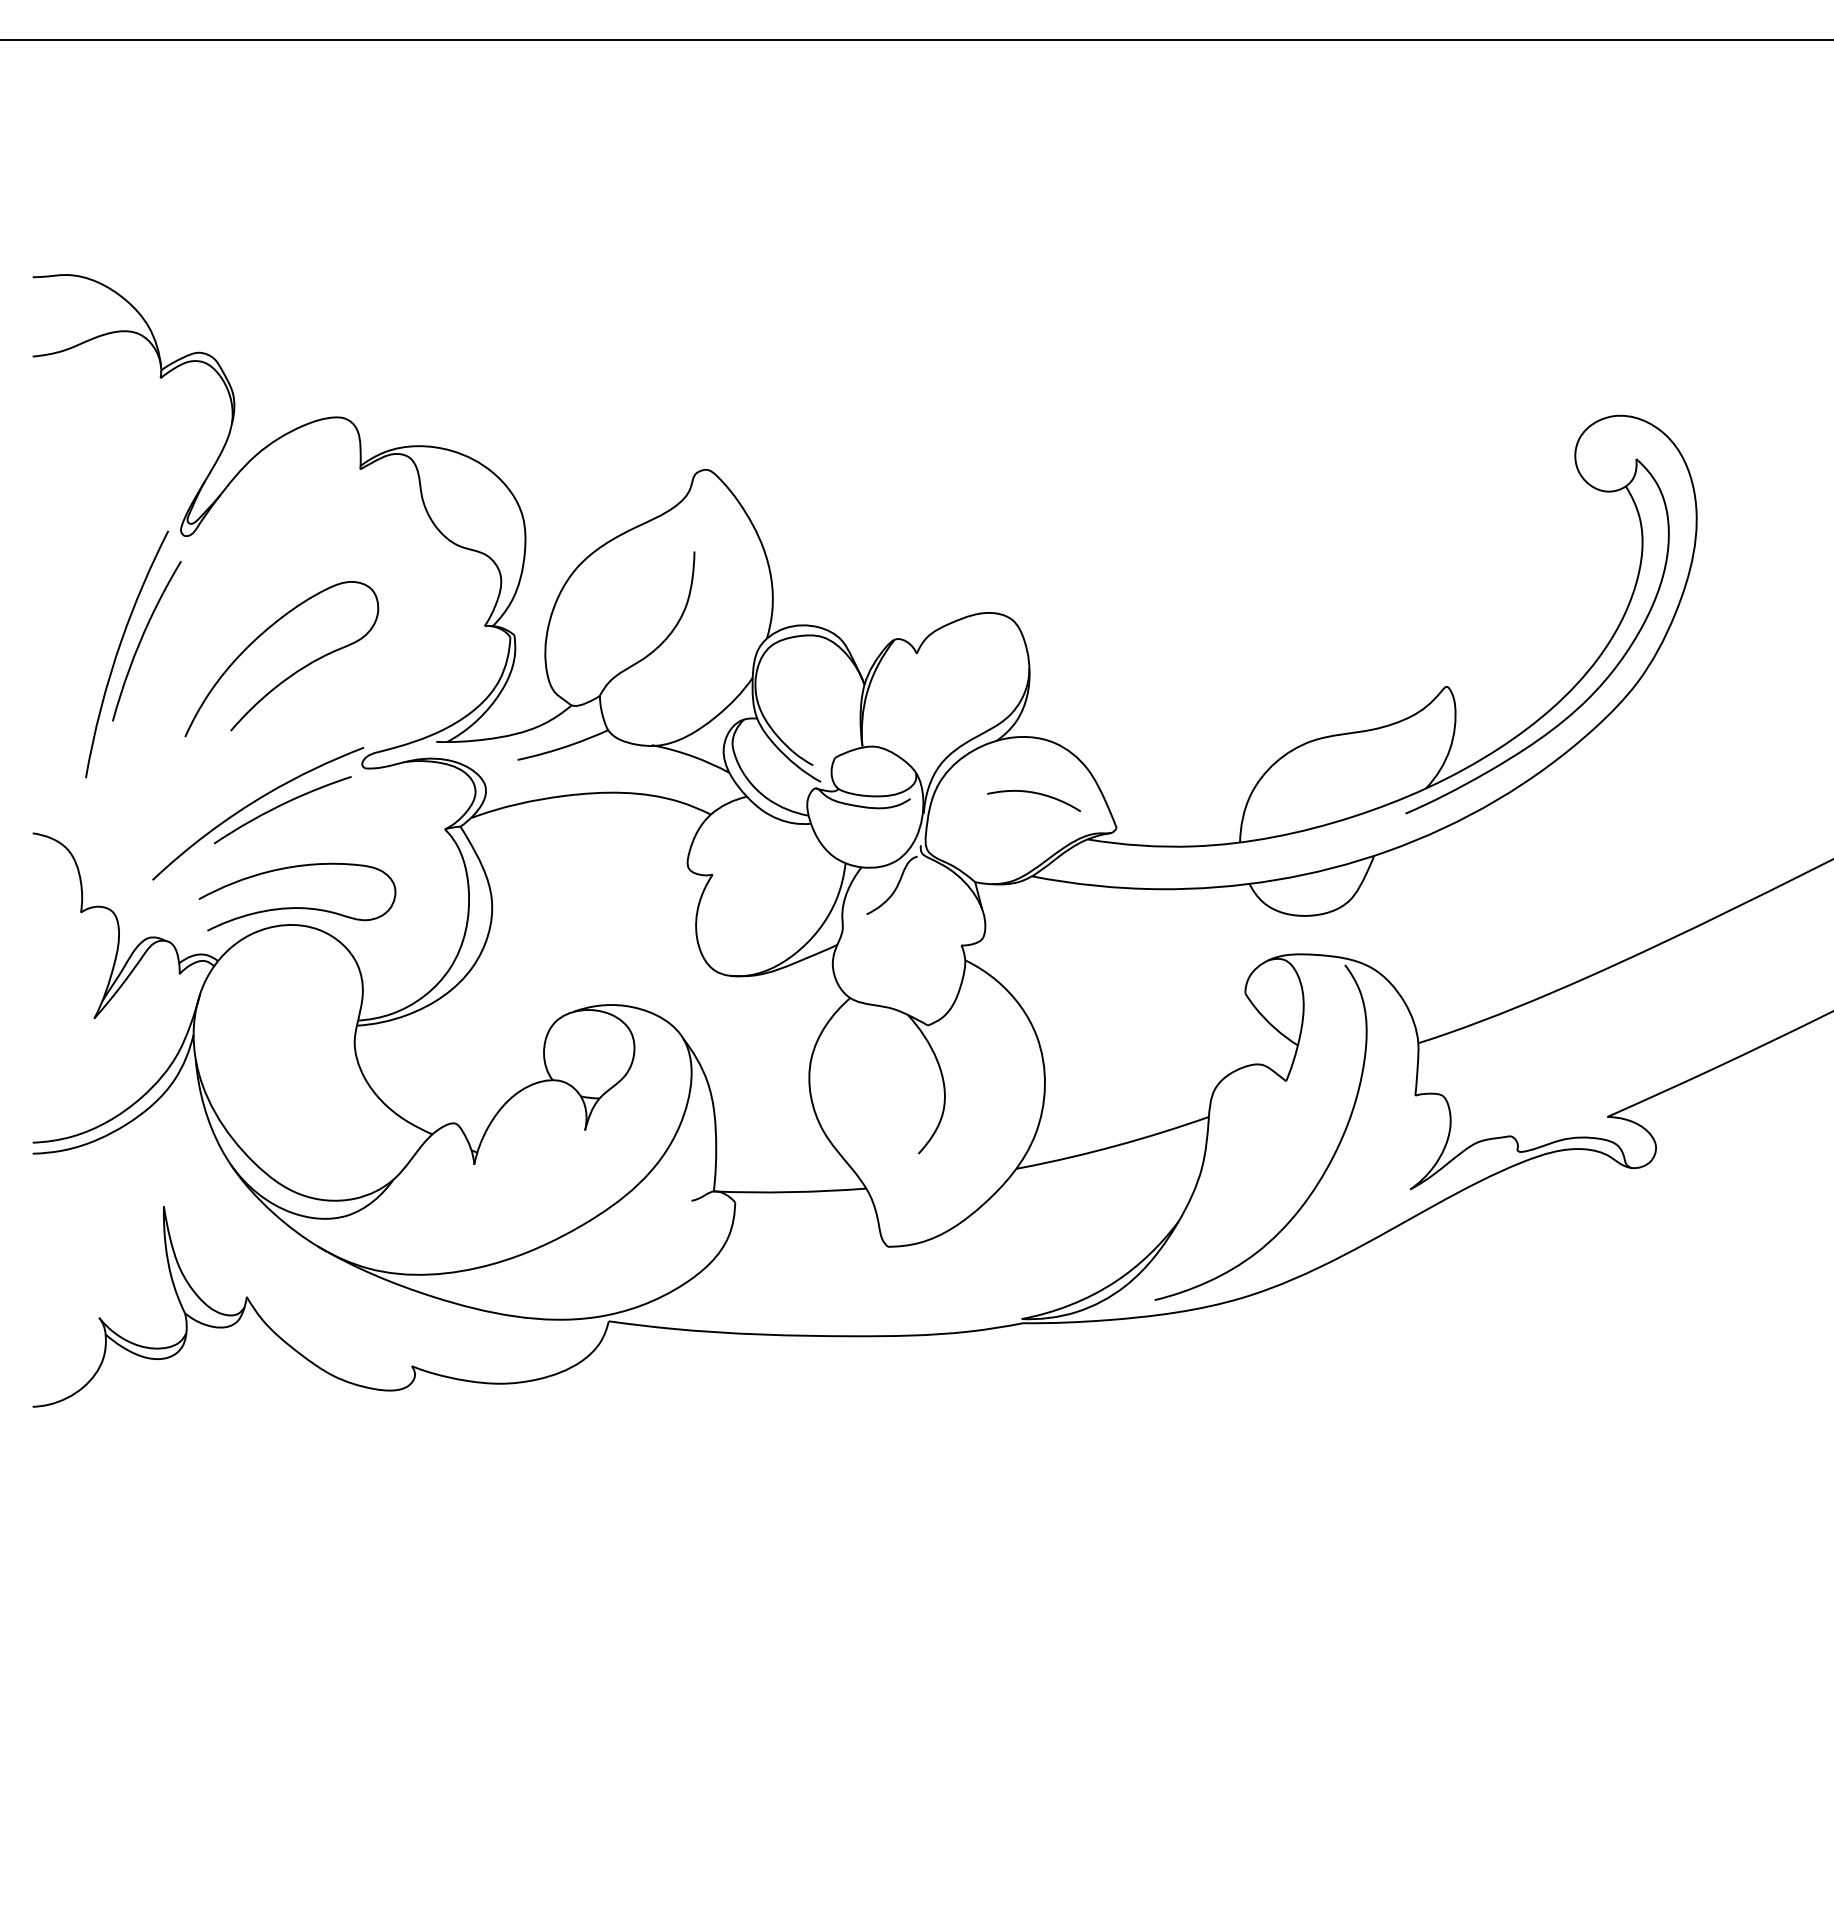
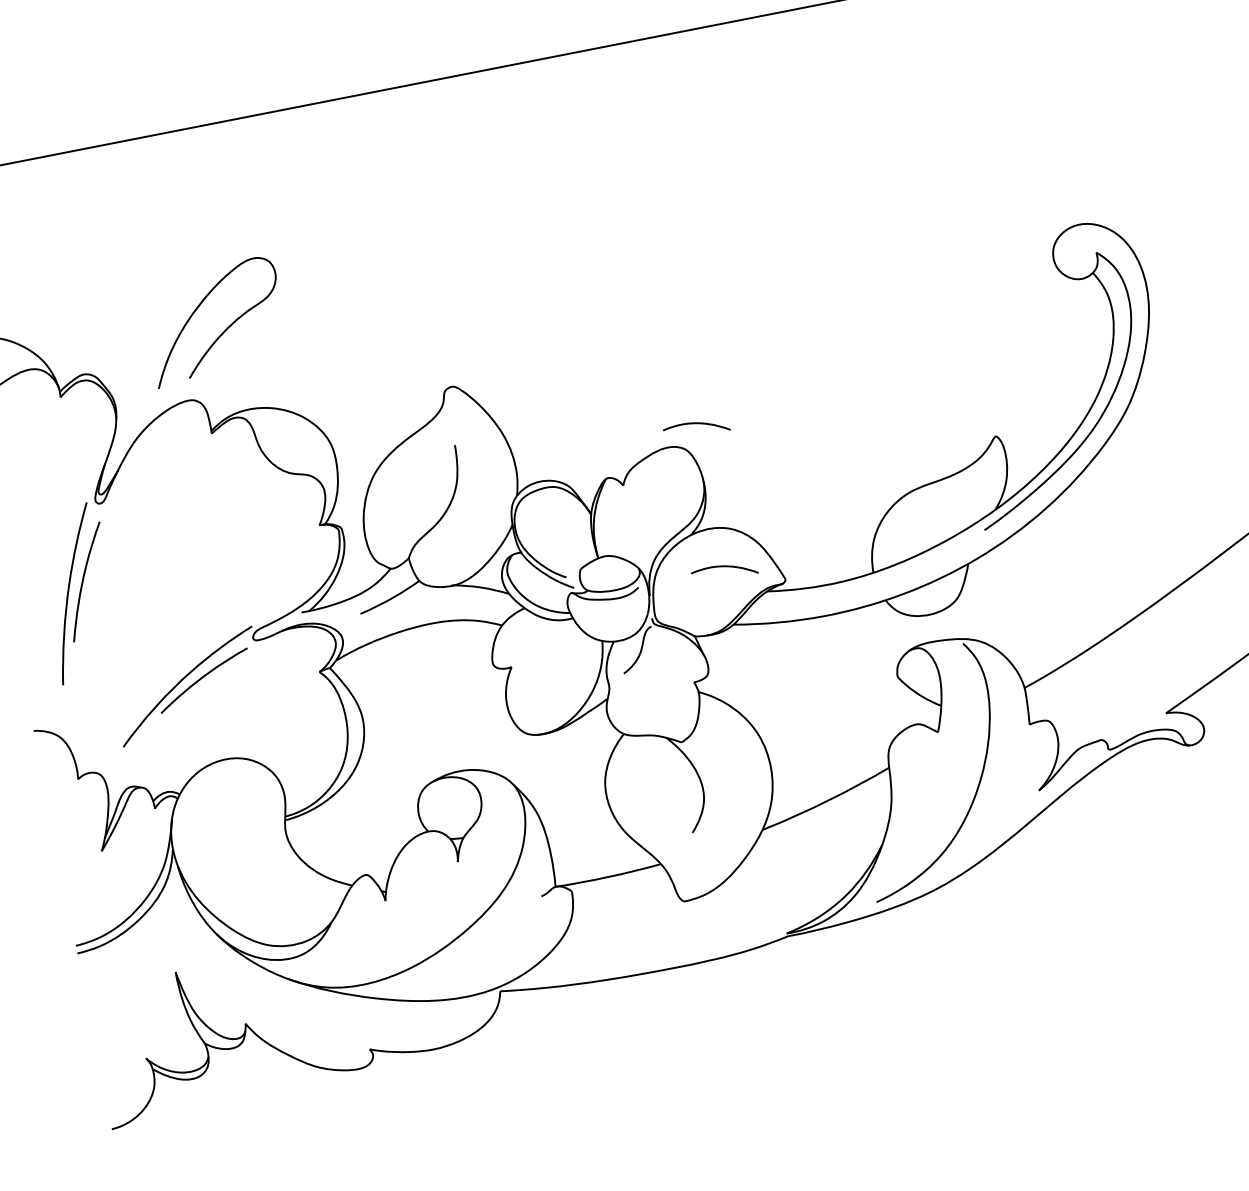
curve: (1036, 588) -> (697, 424), added
curve: (292, 673) -> (224, 330), moved
curve: (297, 907) -> (227, 746), removed

